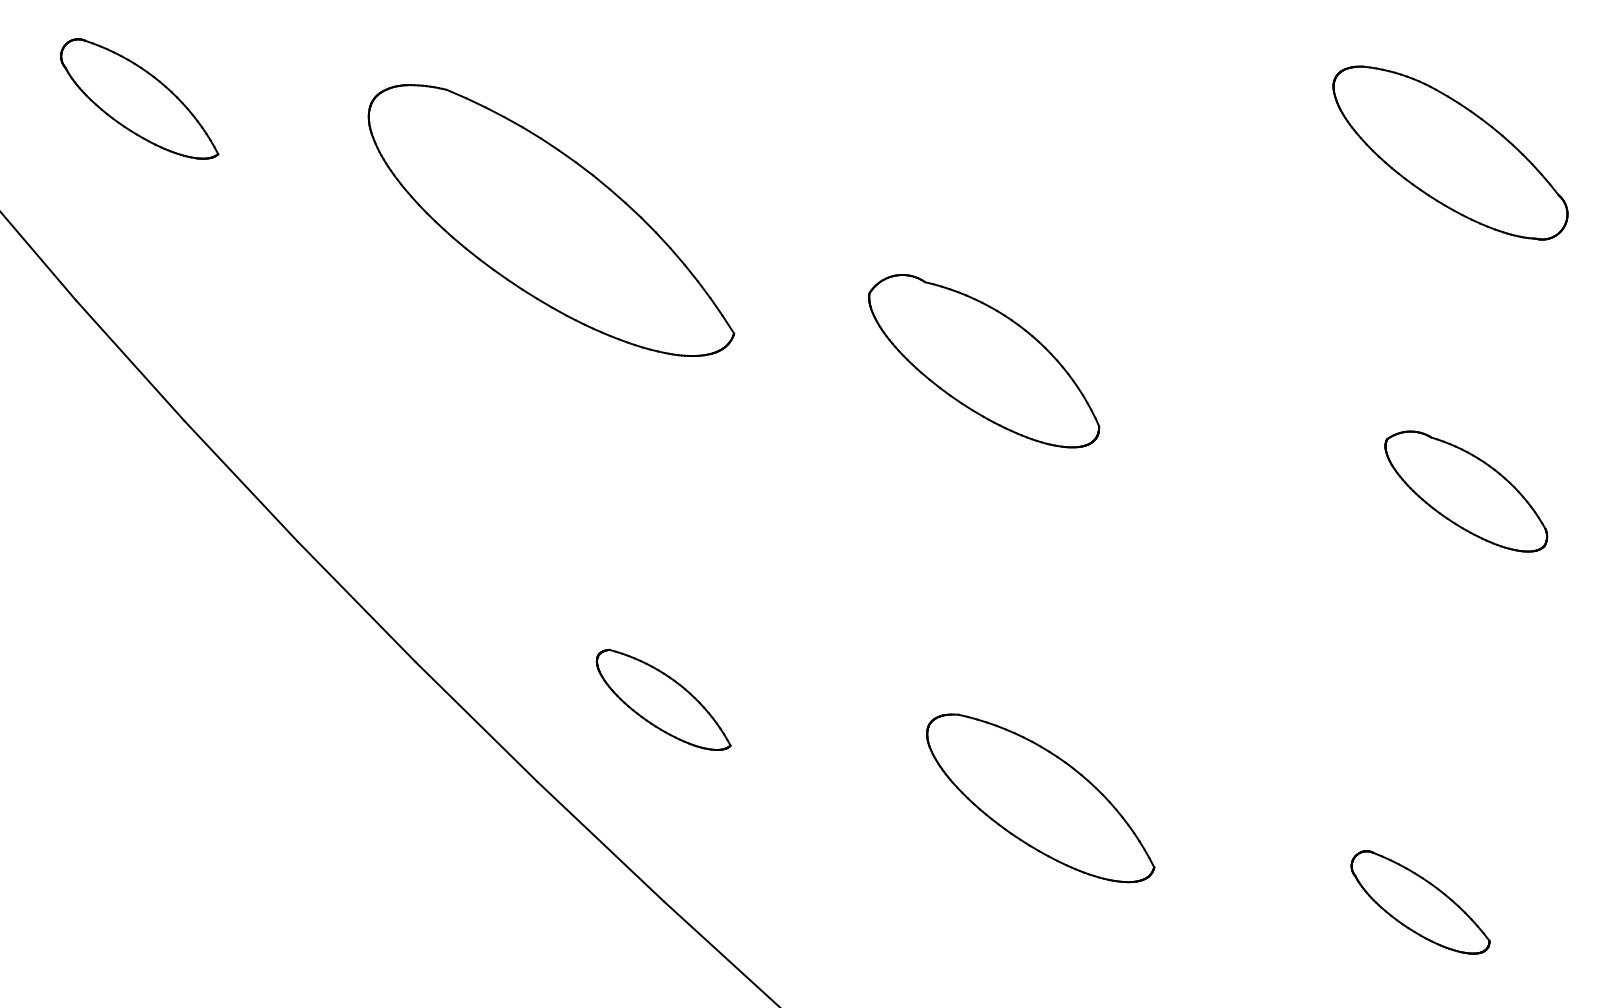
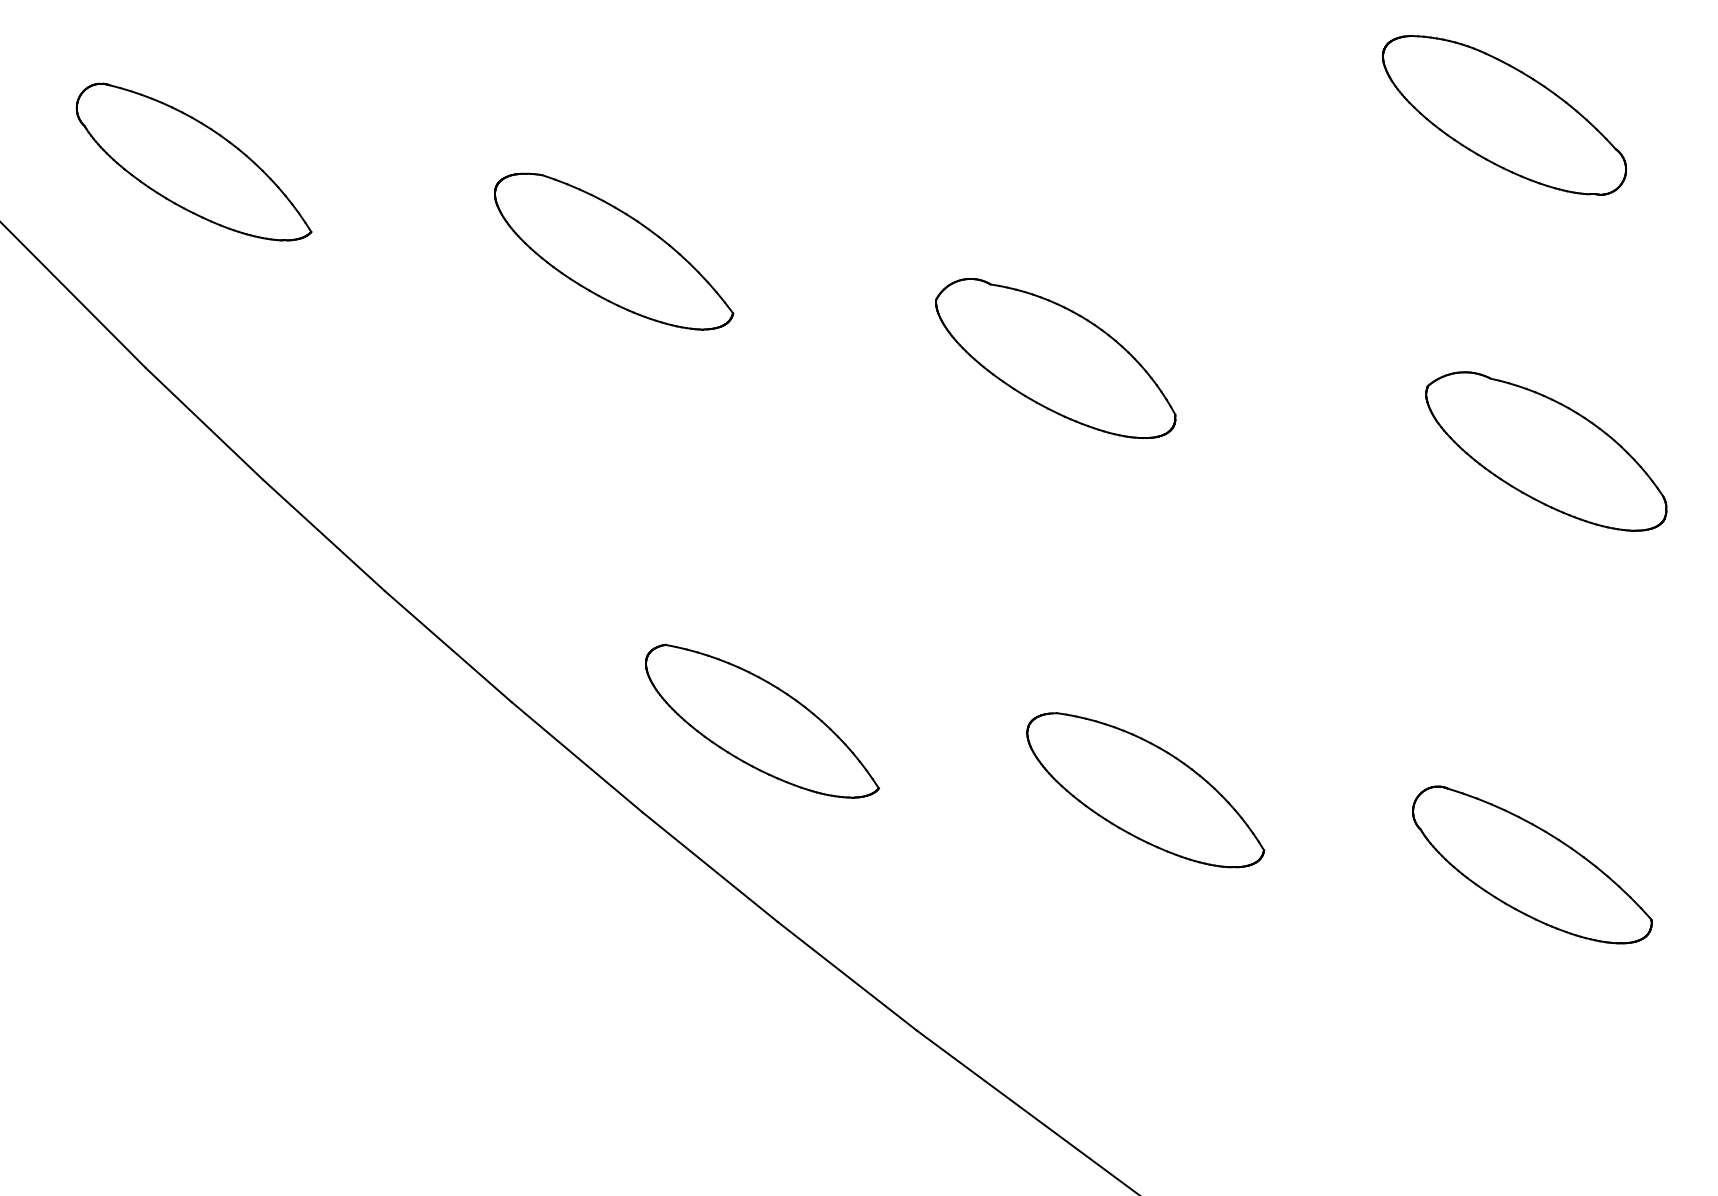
part: (139, 98) -> (193, 161), size x1.43
part: (552, 220) -> (614, 251), size x0.62
part: (1466, 491) -> (1546, 451), size x1.43
part: (664, 699) -> (762, 720), size x1.67
part: (1420, 902) -> (1532, 864), size x1.67

